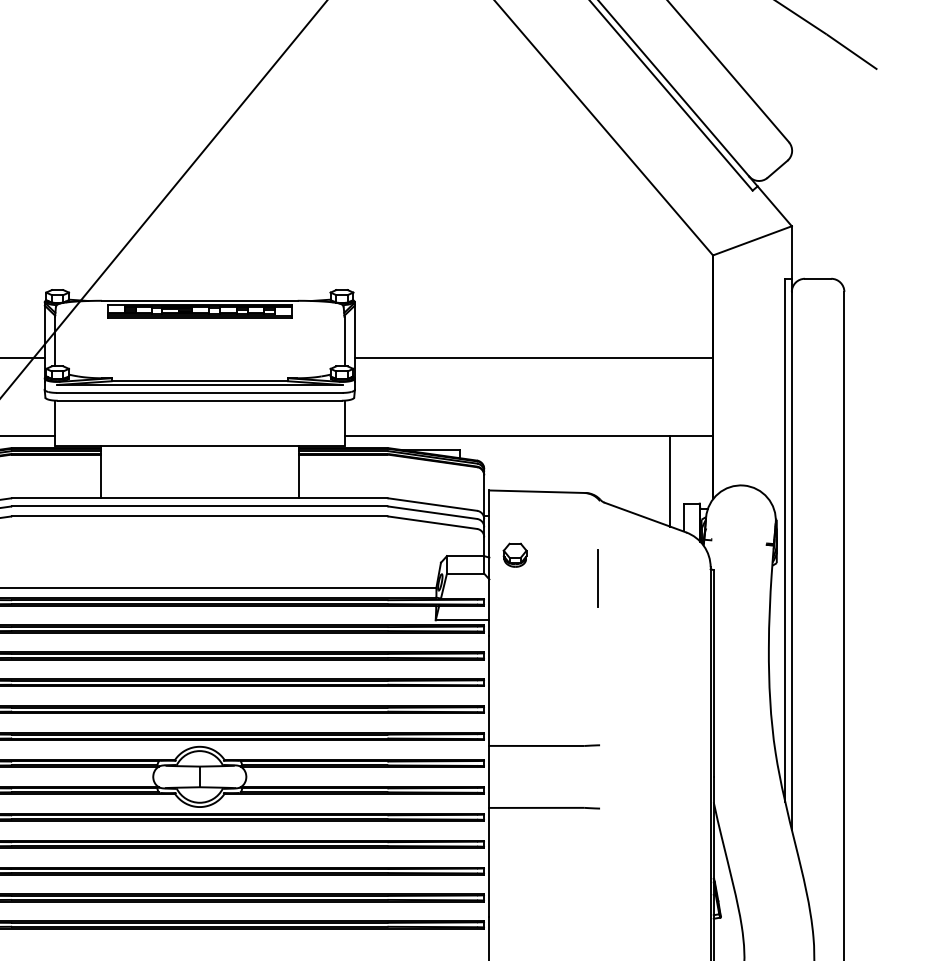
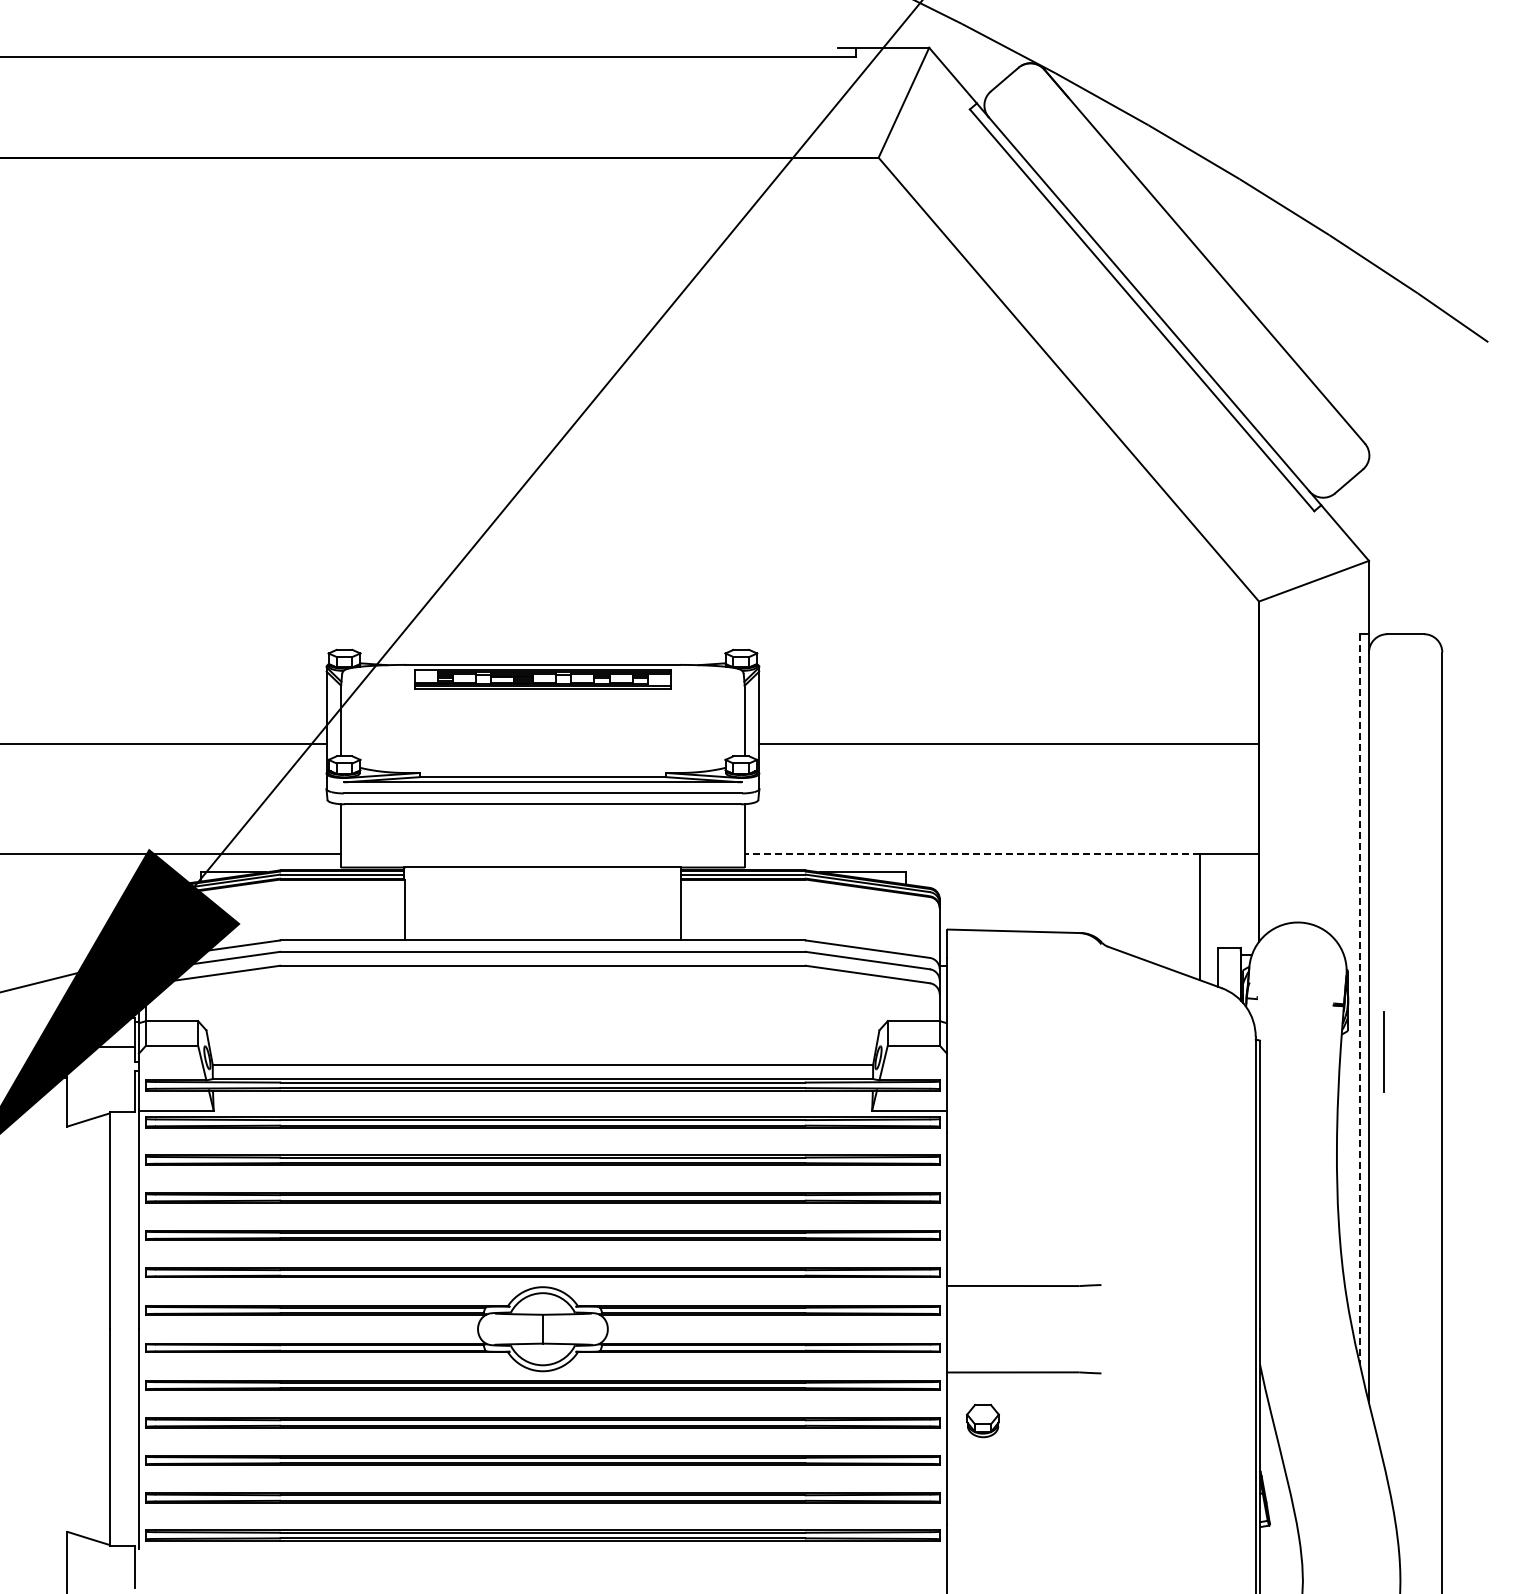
line: (506, 436) -> (971, 854), solid -> dashed
line: (785, 540) -> (1359, 999), solid -> dashed
part: (514, 555) -> (982, 1421), moved
line: (597, 577) -> (1383, 1051), moved

